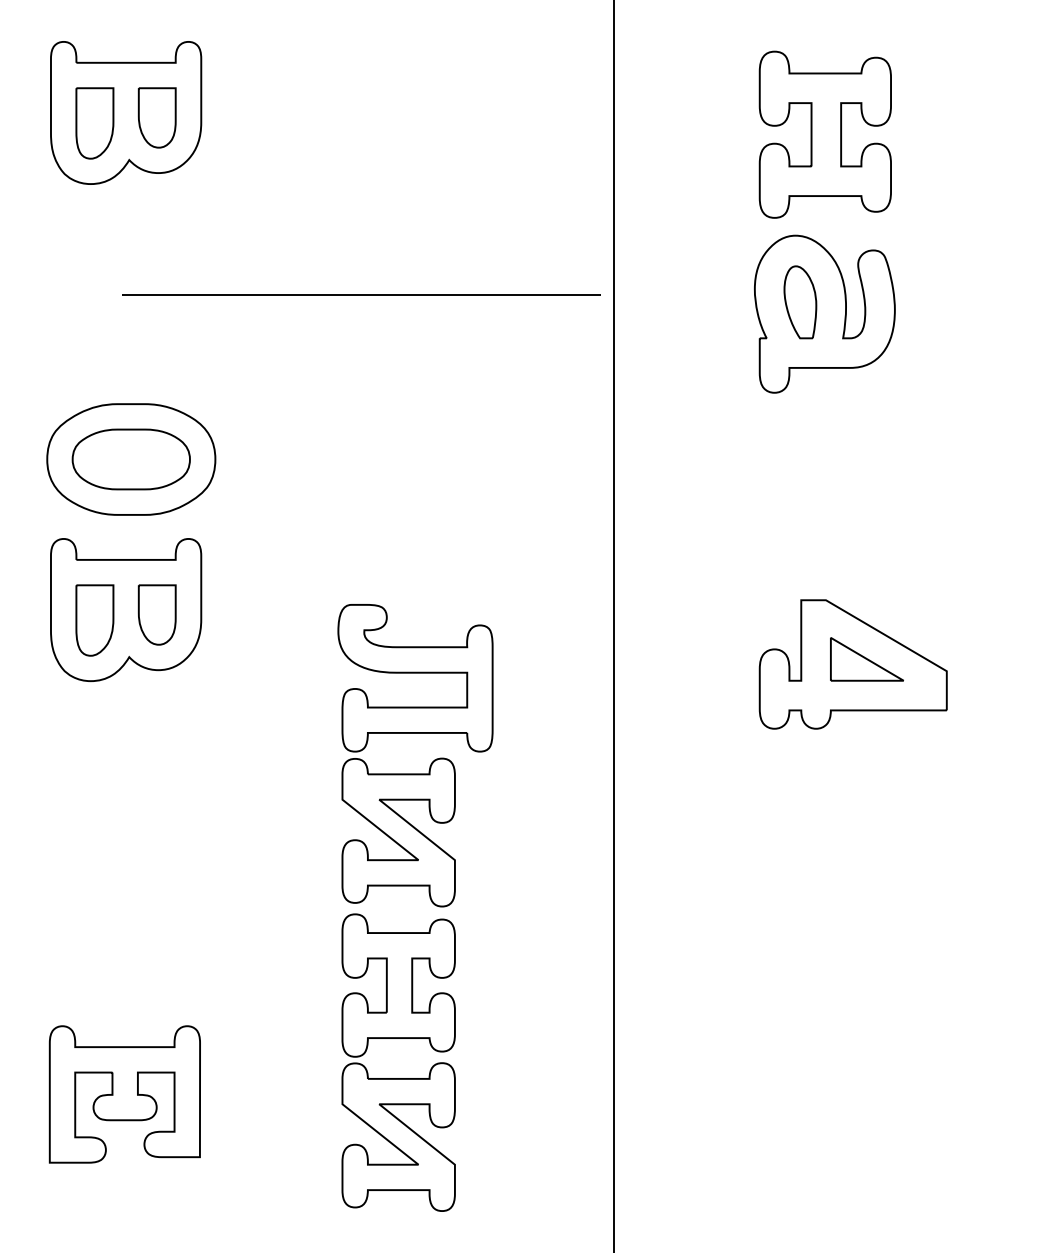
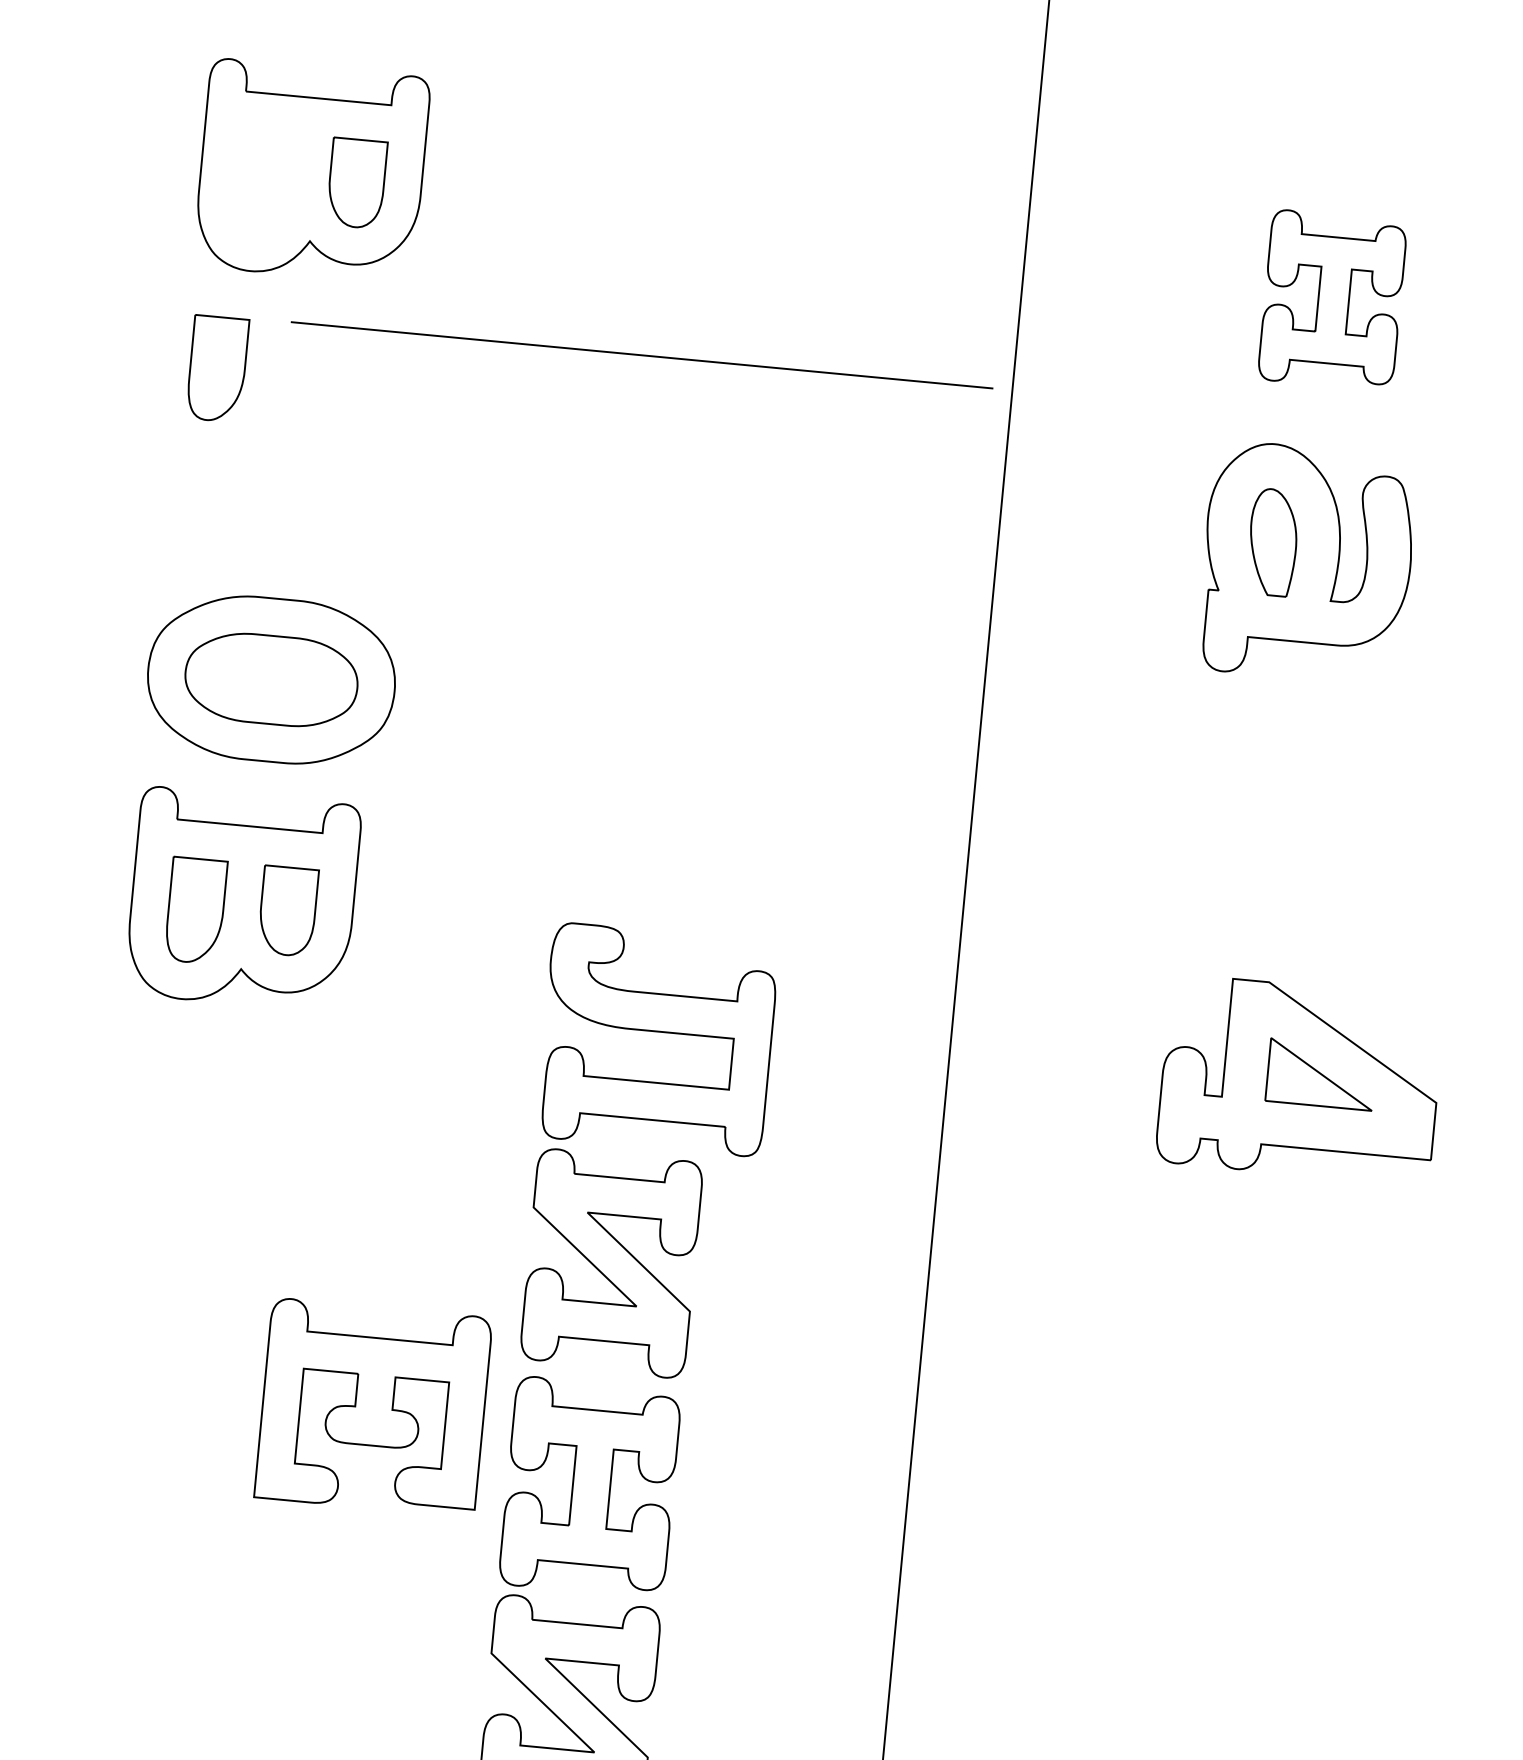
part: (94, 123) -> (216, 369), moved
part: (824, 134) -> (1331, 300), size x0.7
line: (361, 294) -> (642, 354), moved
part: (124, 1094) -> (372, 1407), moved

